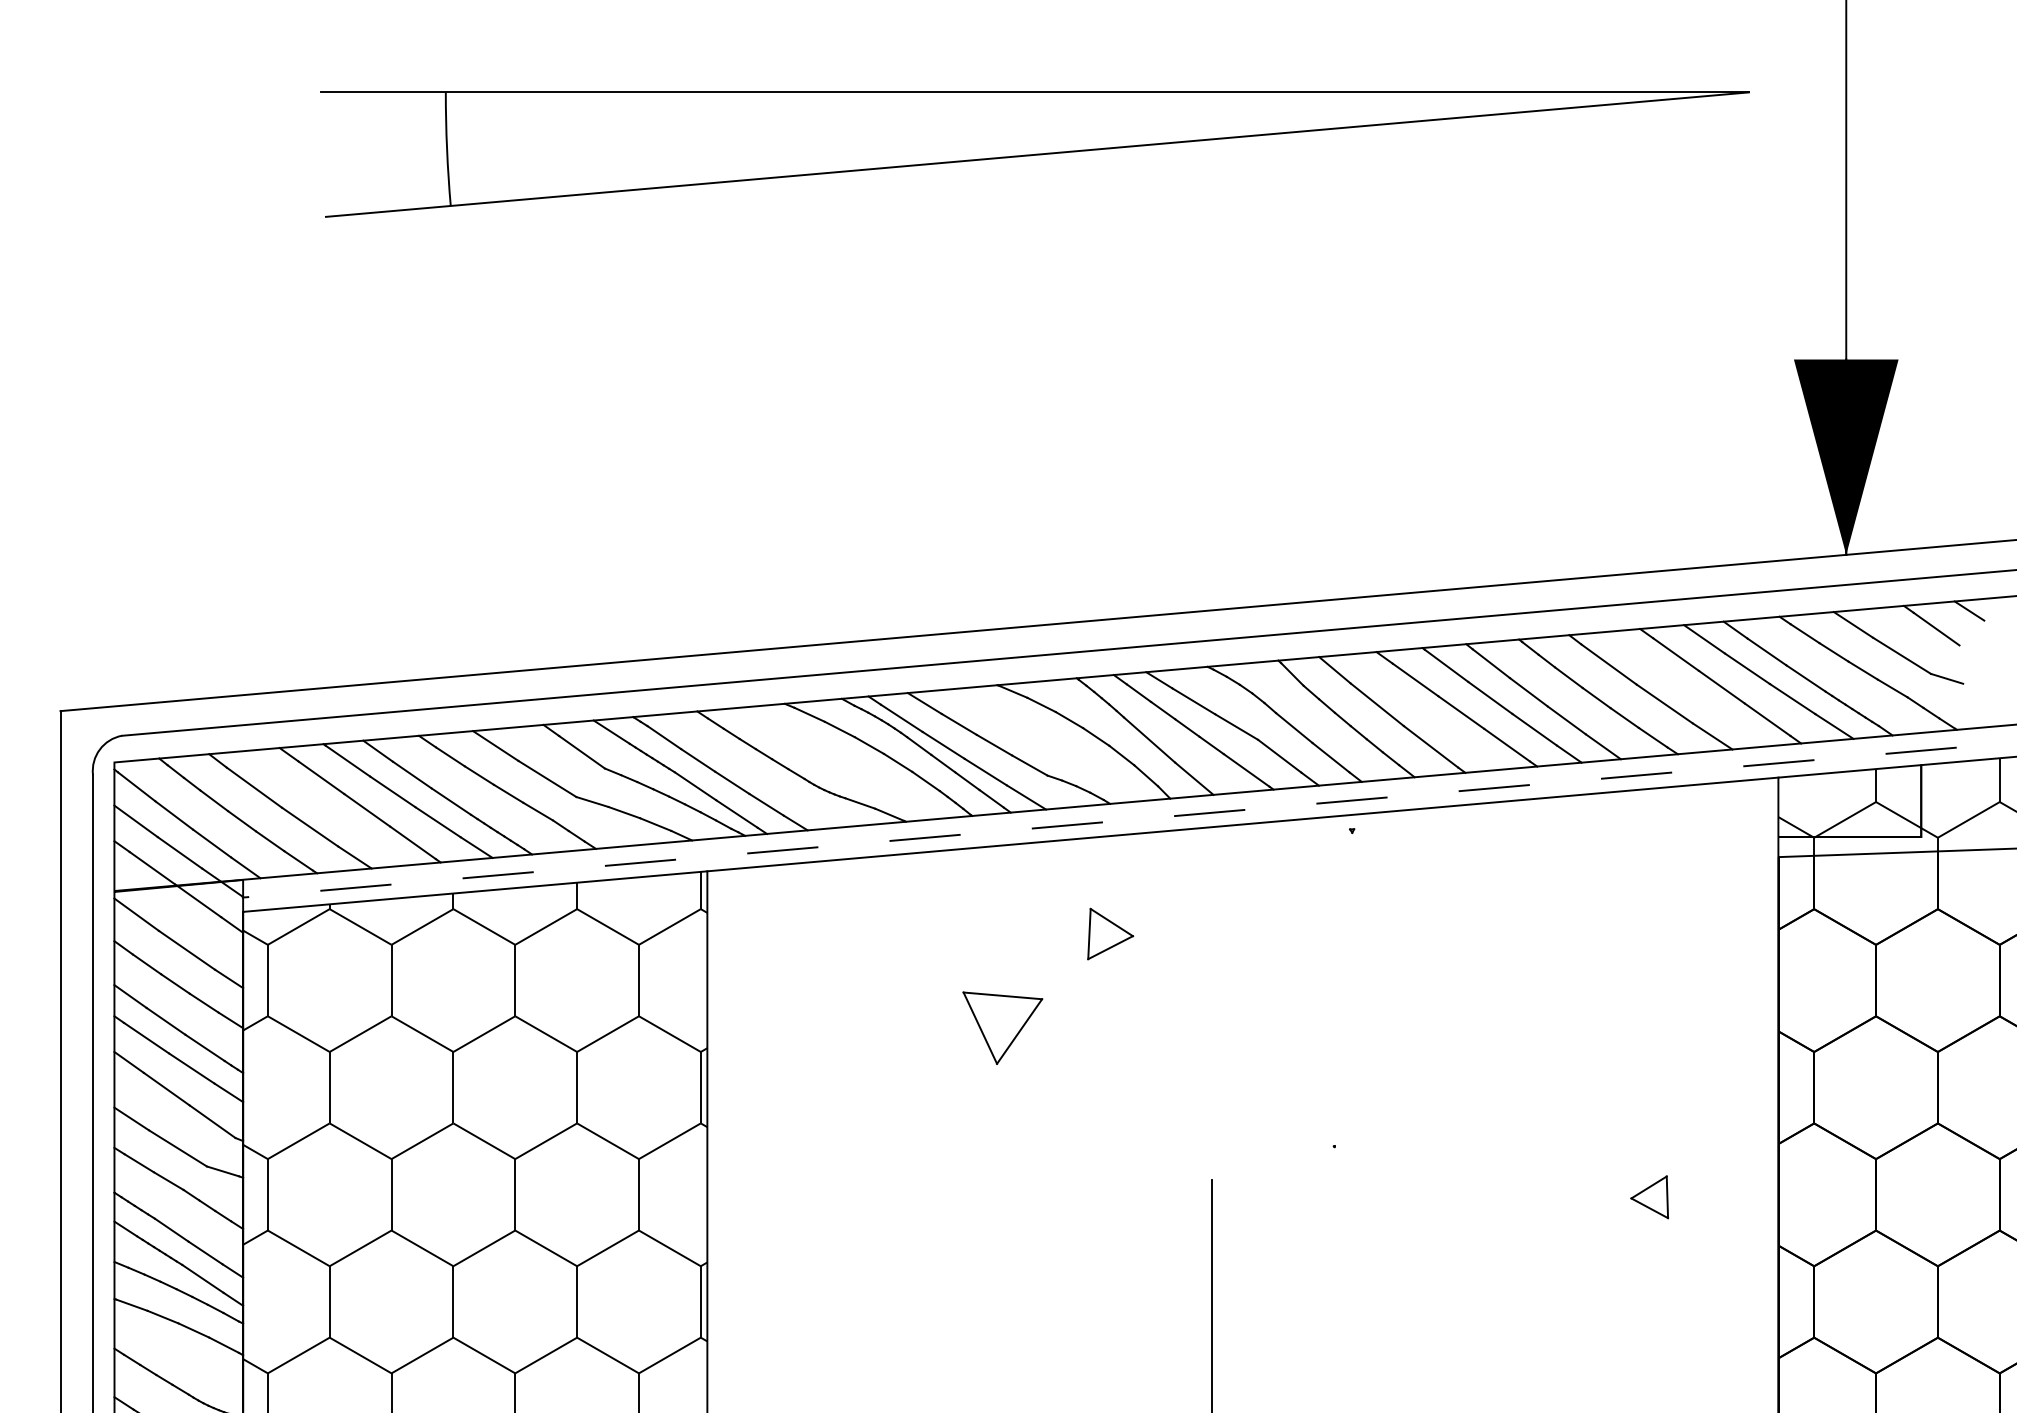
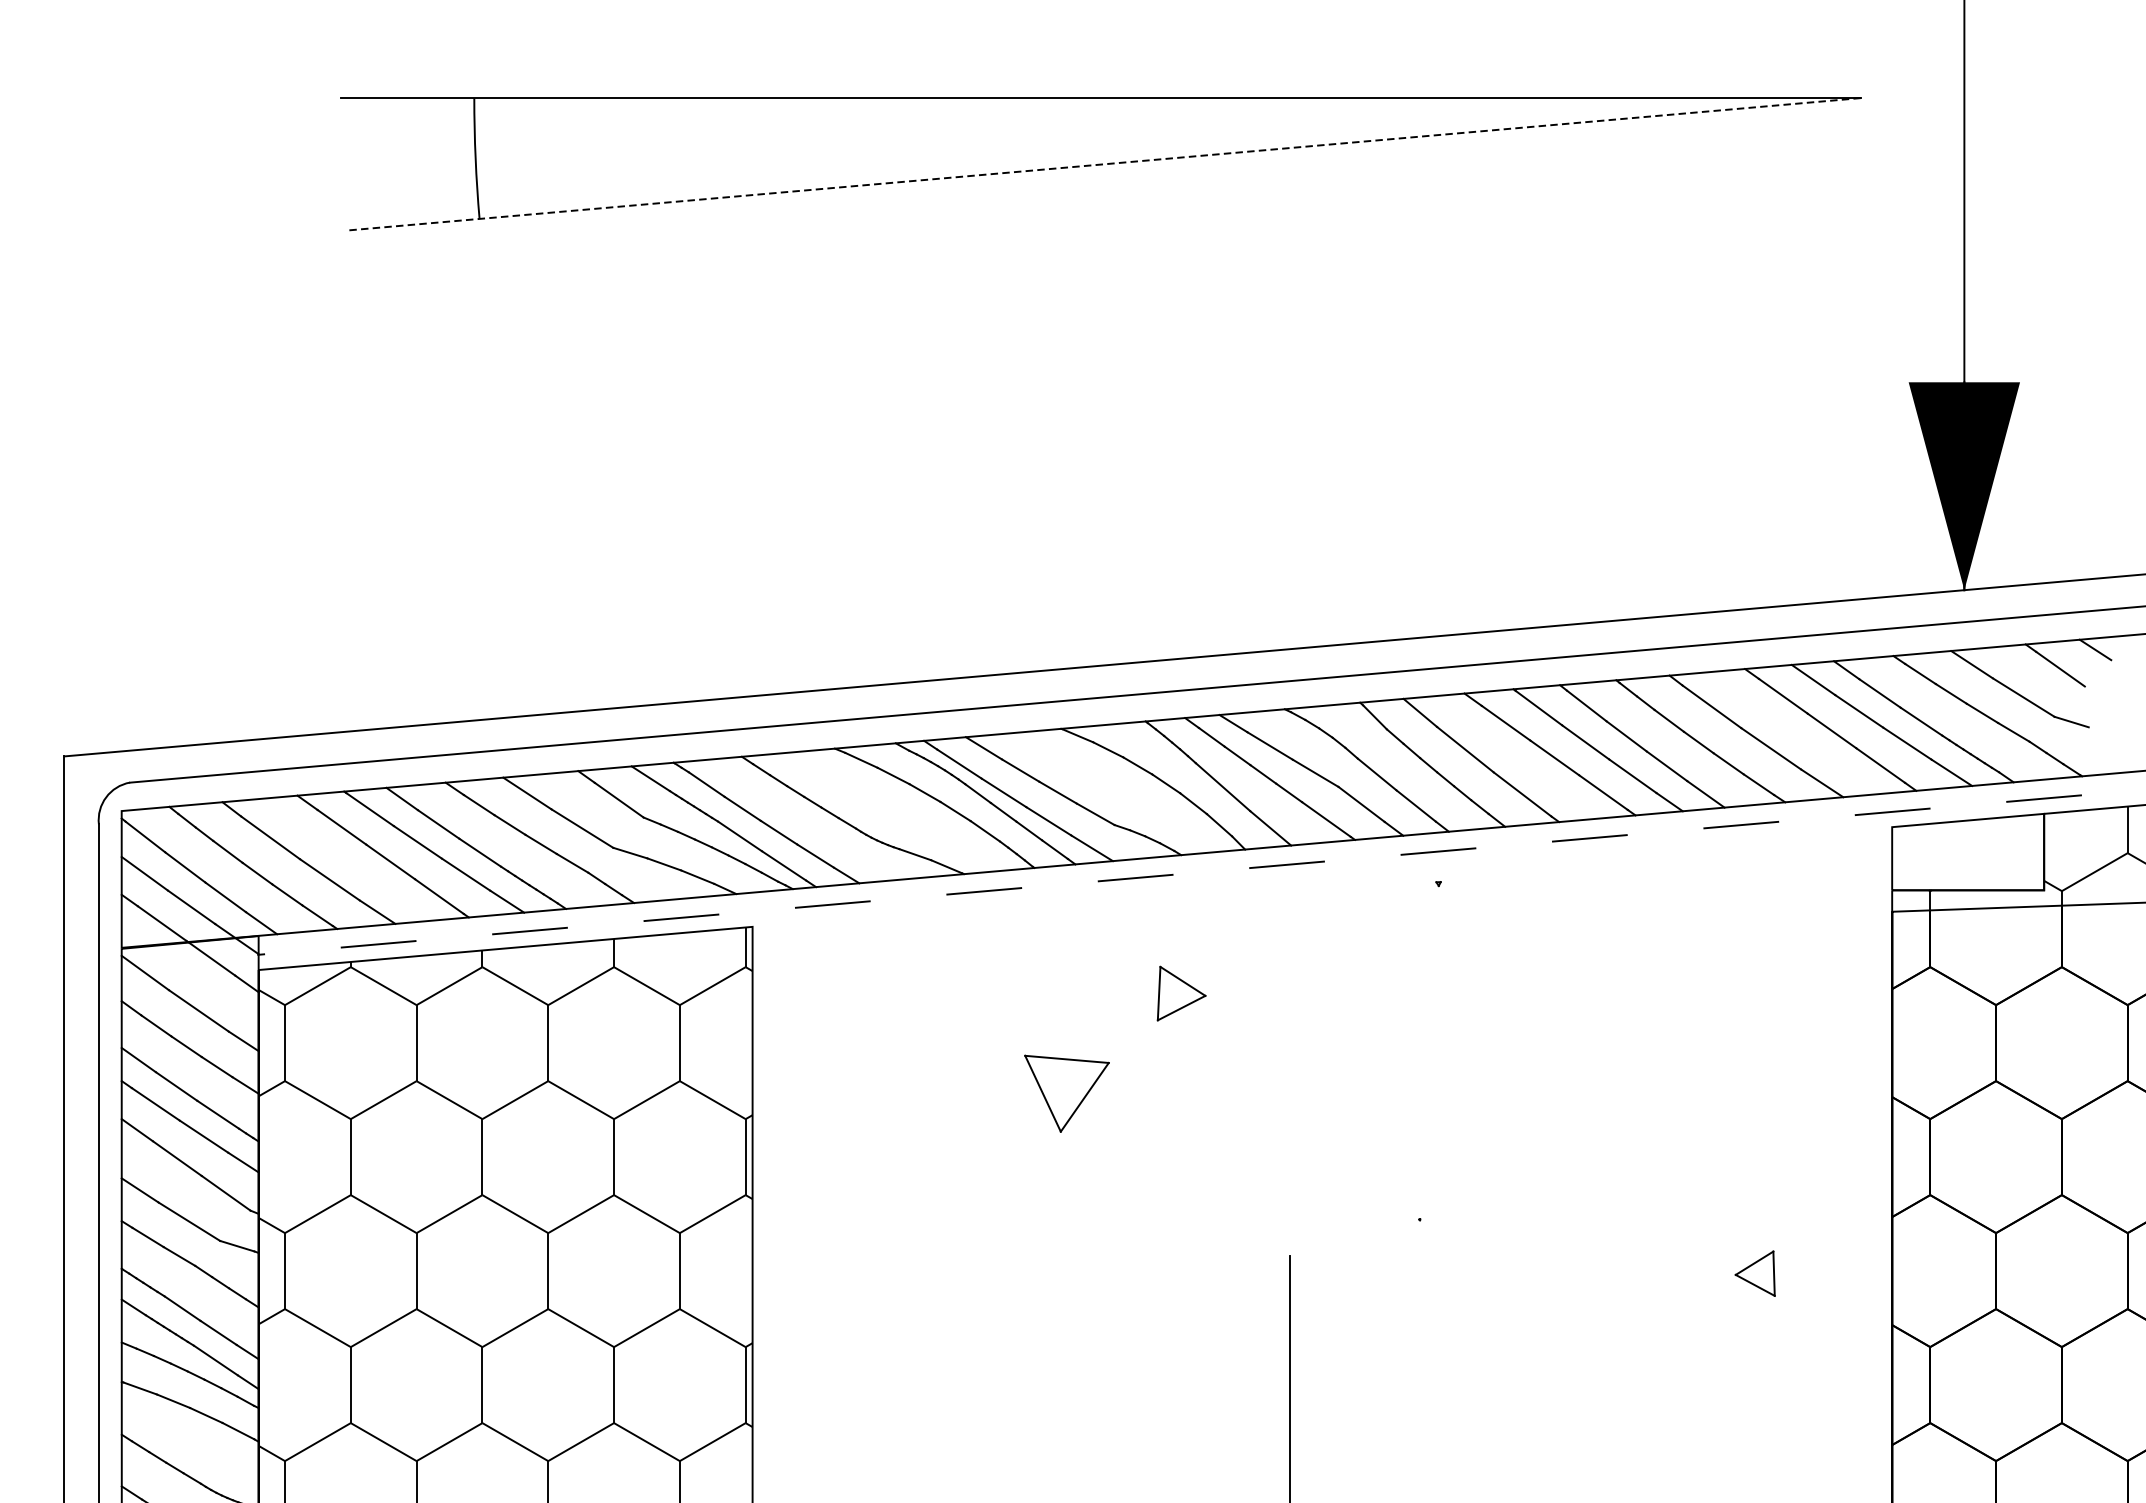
line: (1036, 154) -> (1102, 164), solid -> dashed
hatch: (1849, 802) -> (1967, 853), removed
line: (1242, 824) -> (1321, 877), removed

